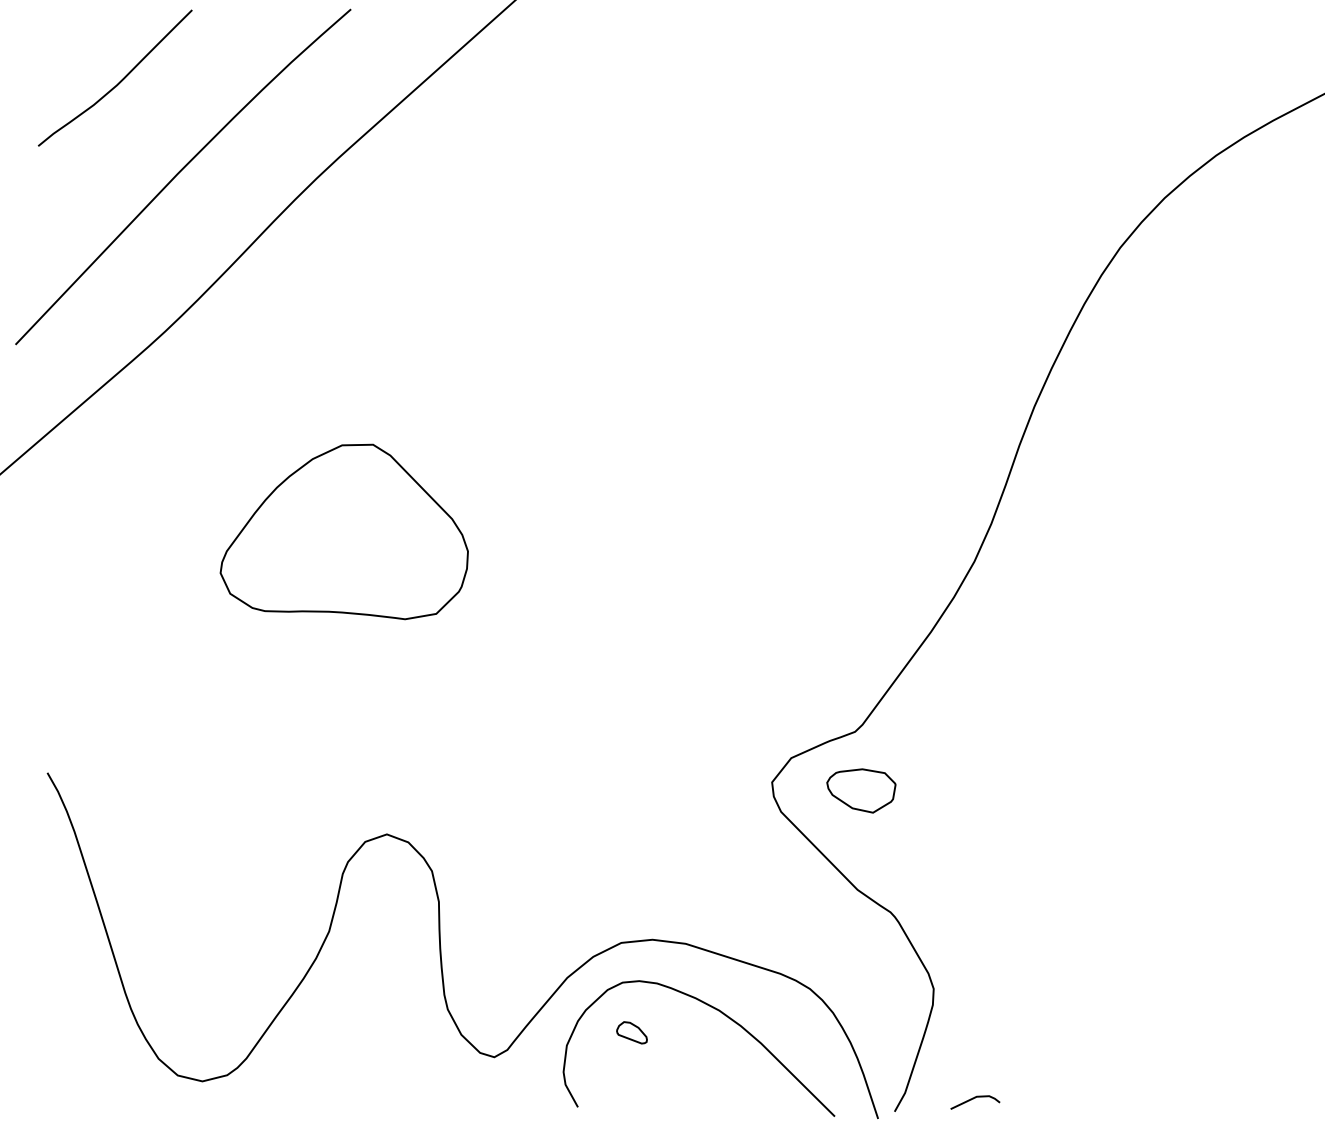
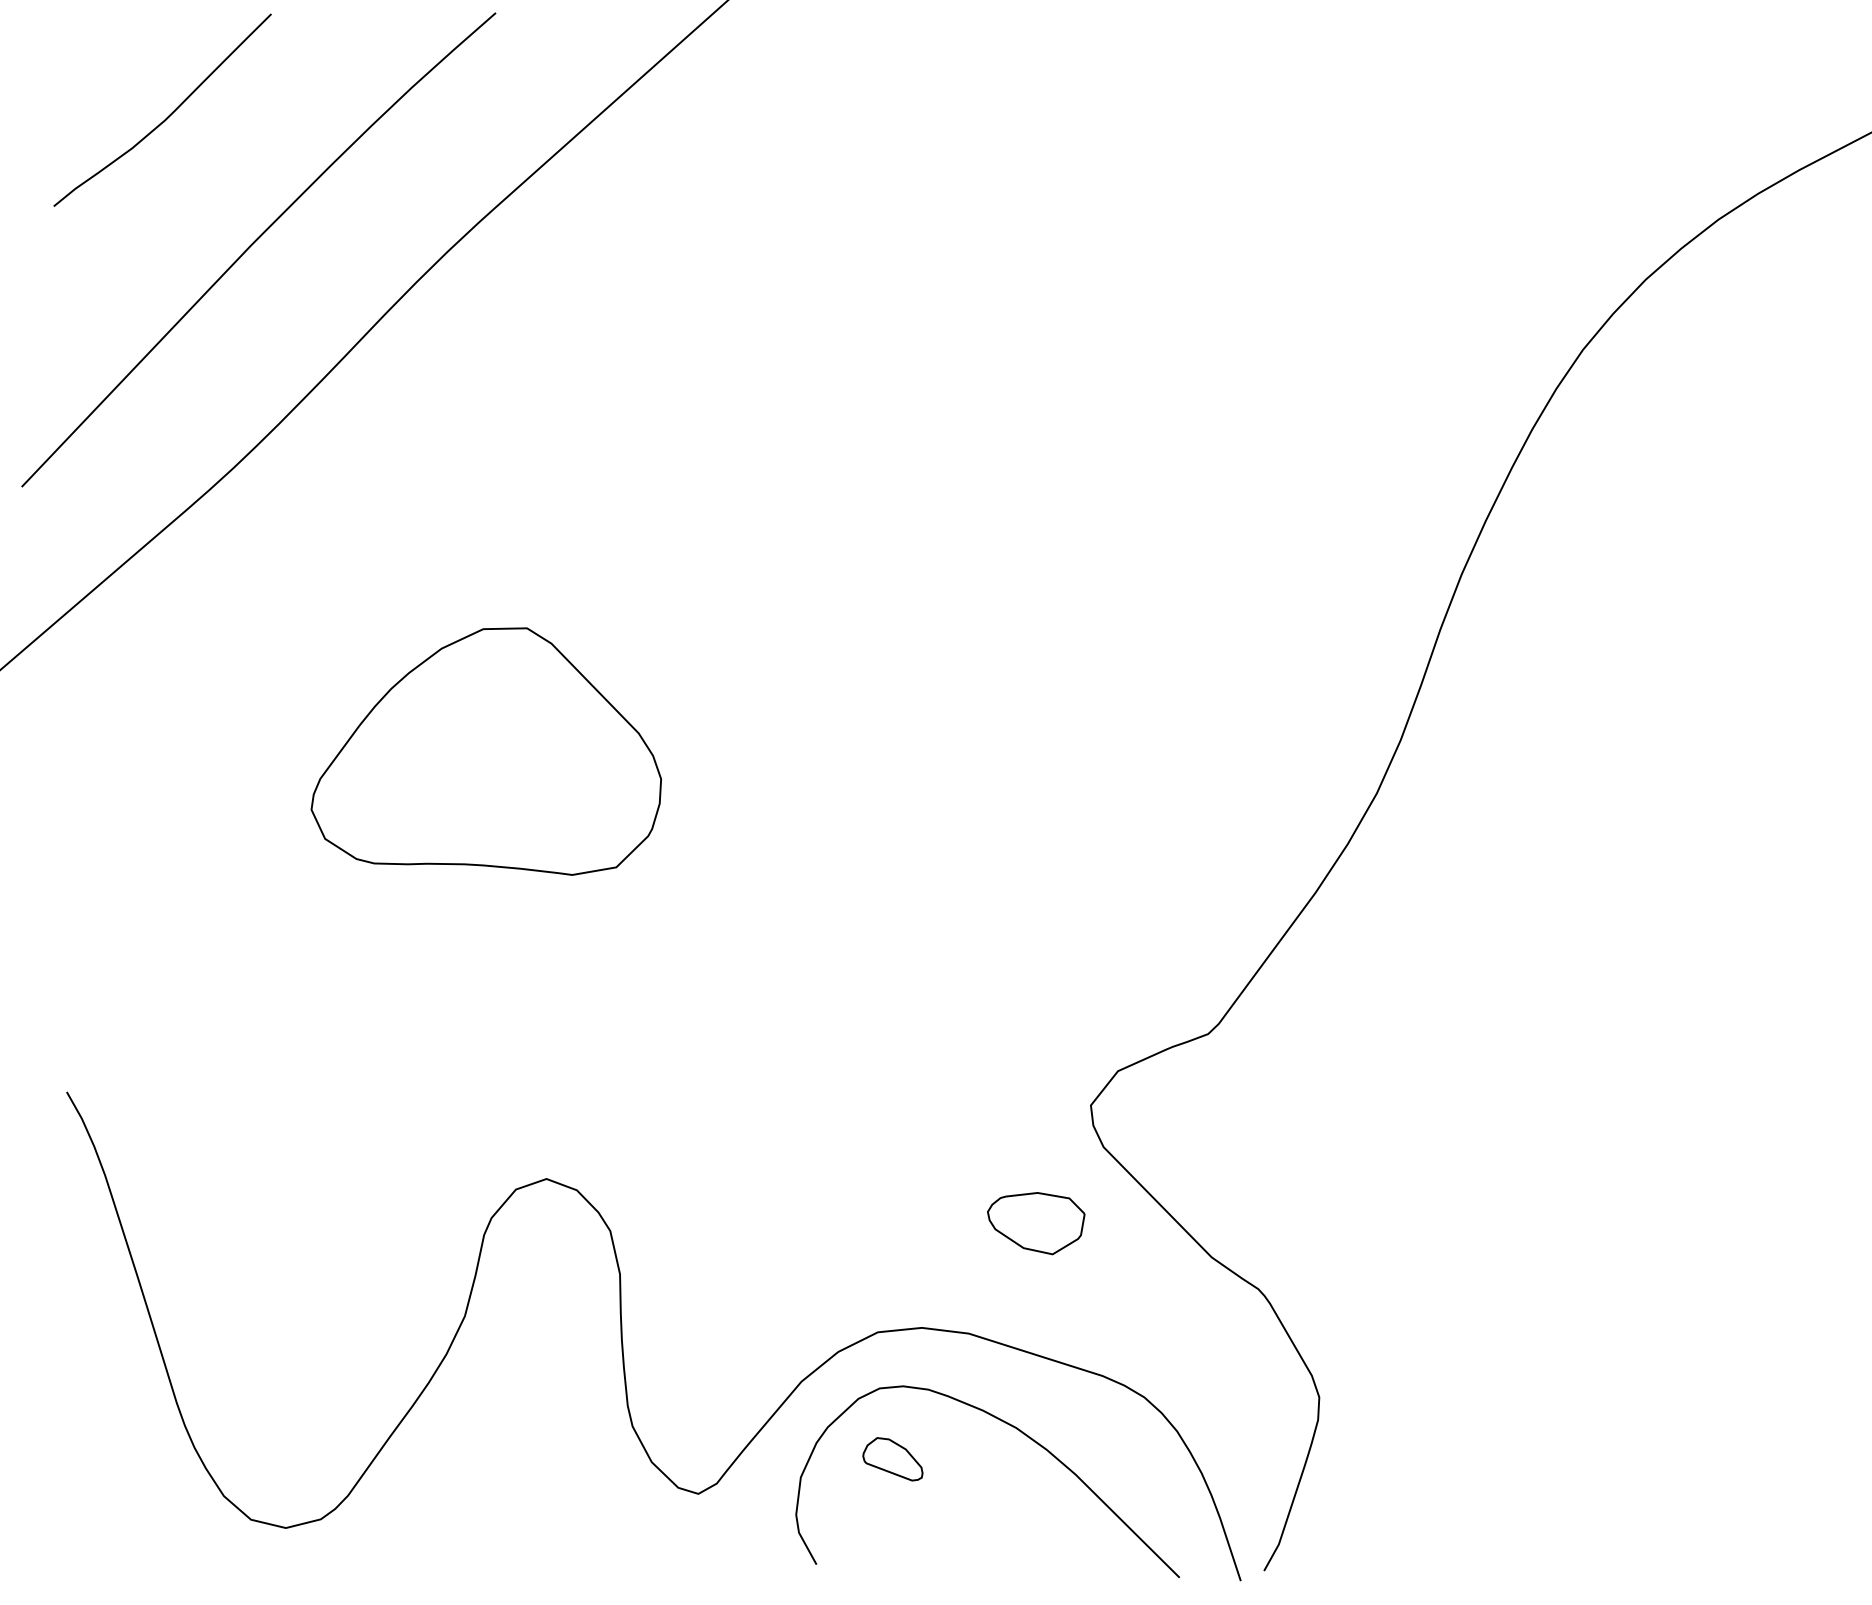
part: (861, 790) -> (1036, 1222), moved
part: (631, 1032) -> (892, 1458), size x1.4
line: (973, 1099) -> (1375, 1553), removed

